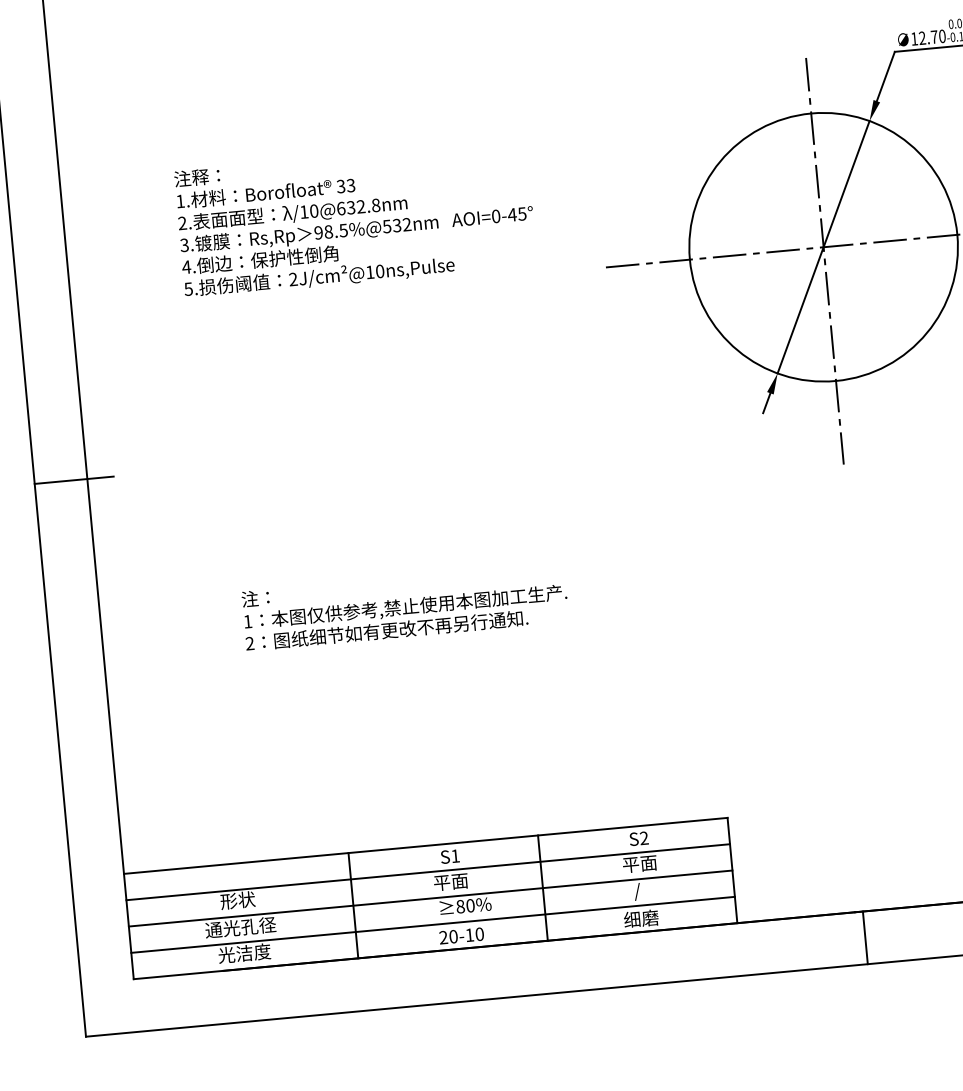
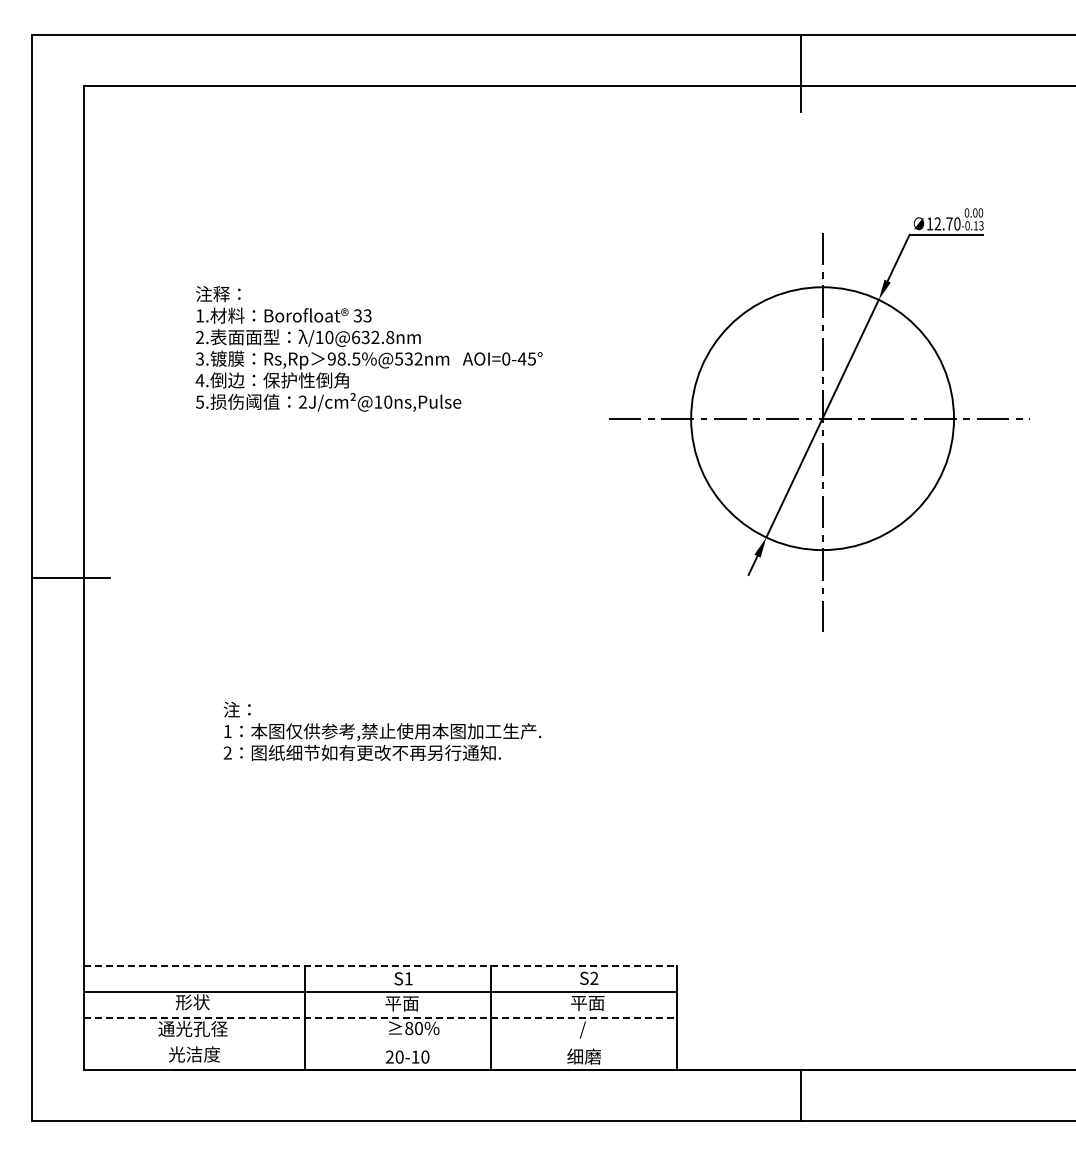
line: (425, 846) -> (380, 966), solid -> dashed
line: (430, 898) -> (380, 1017), solid -> dashed
line: (432, 924) -> (380, 1043), removed

